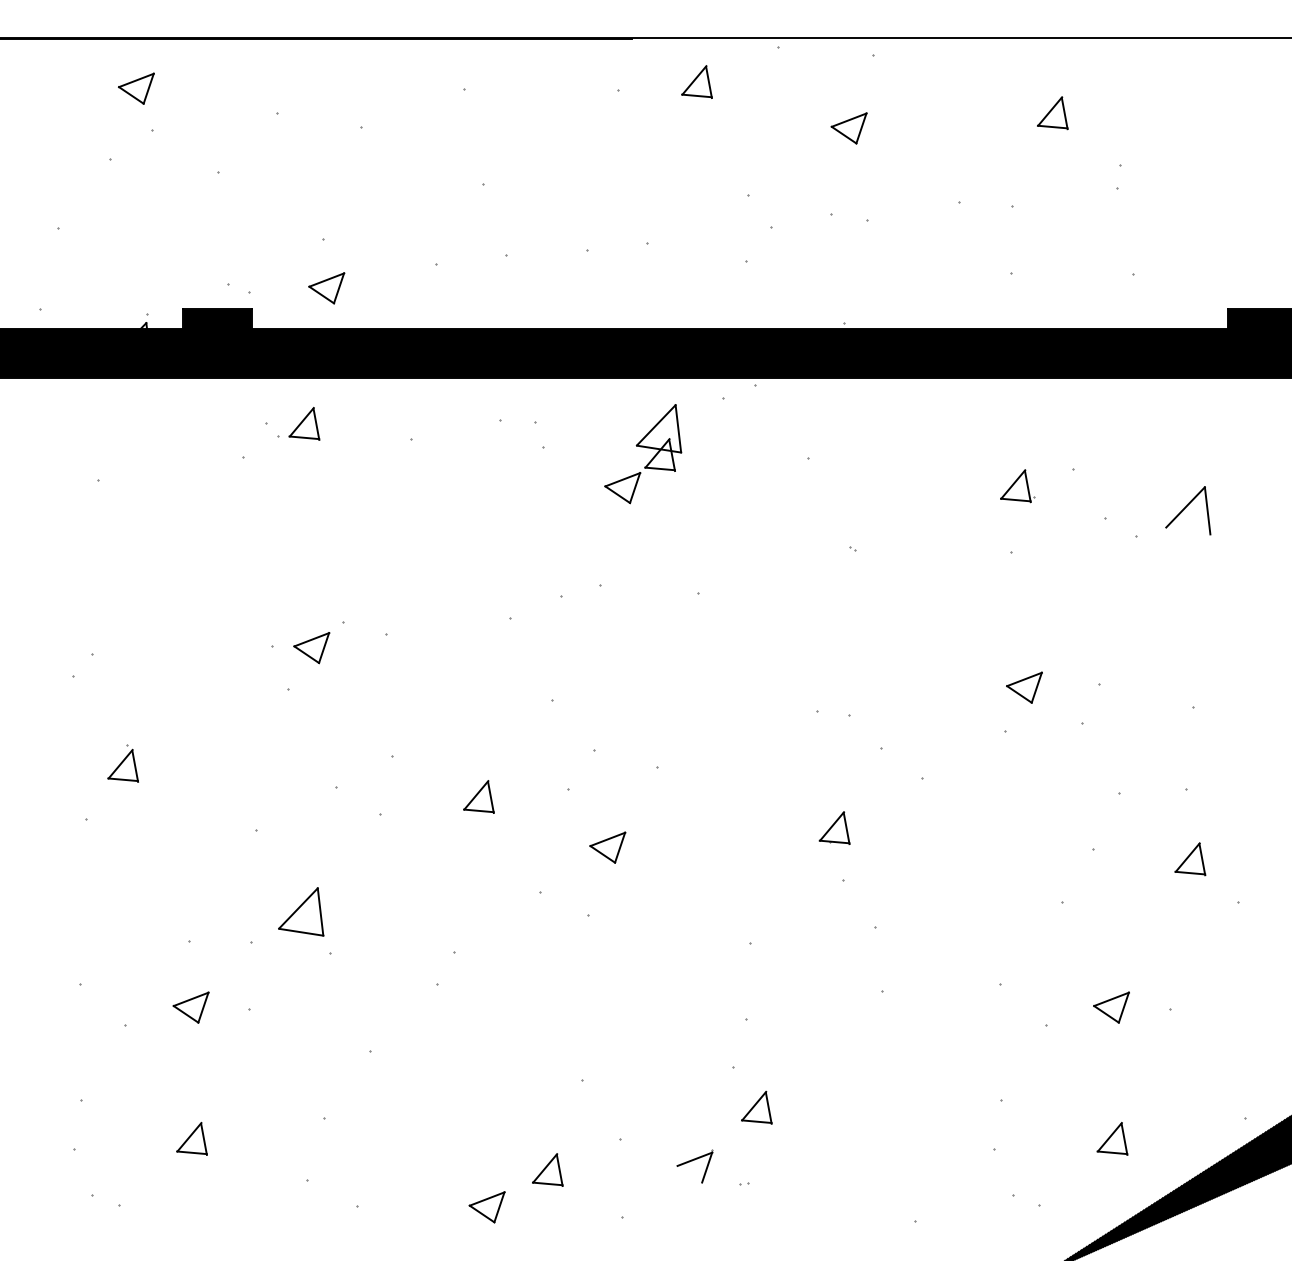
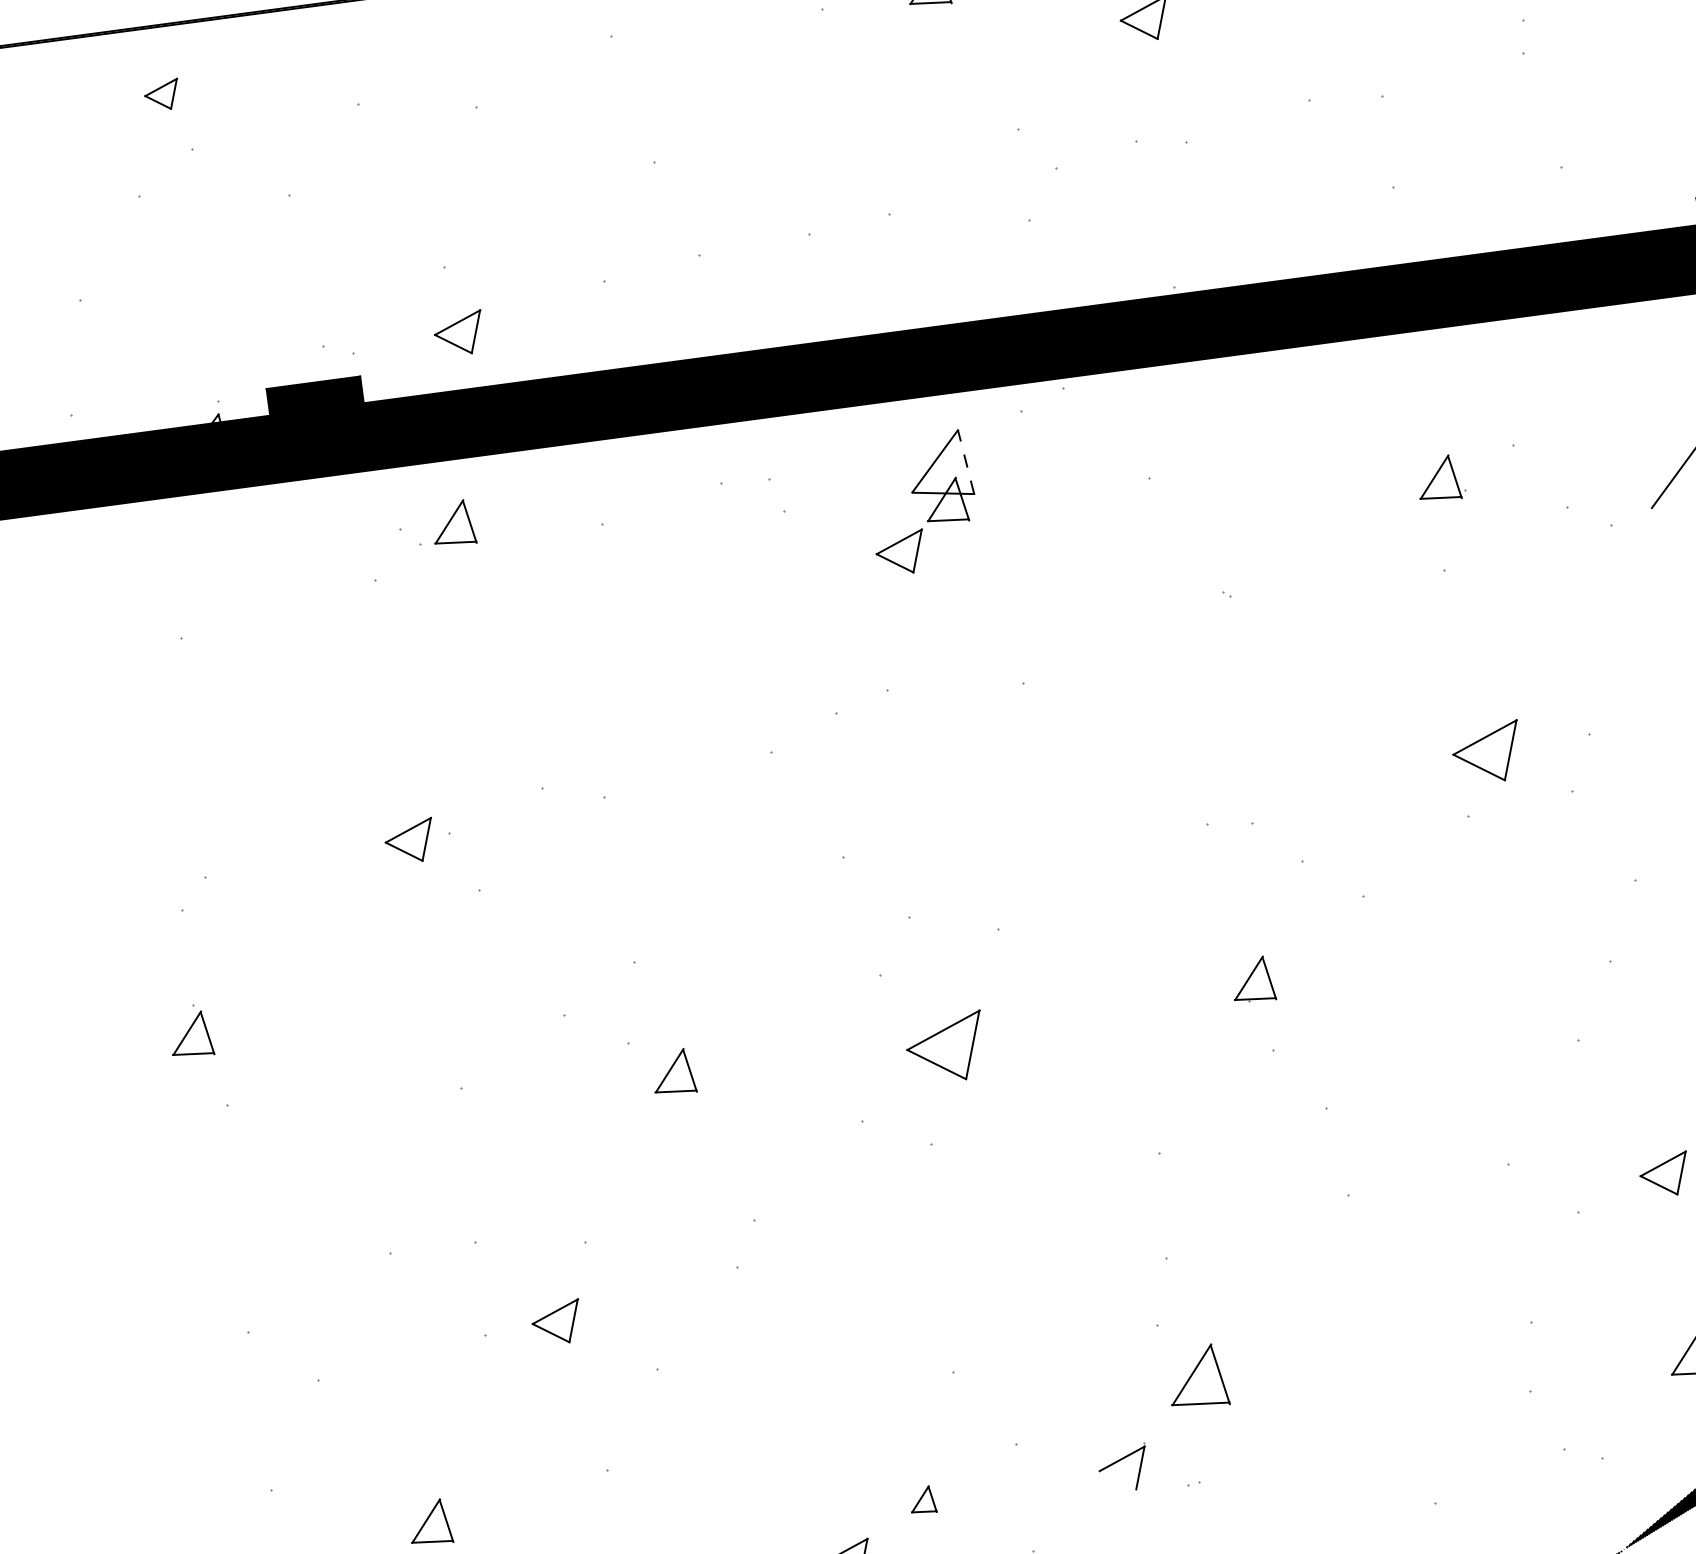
part: (136, 88) -> (162, 95), size x0.7
line: (678, 428) -> (966, 461), solid -> dashed
part: (311, 648) -> (409, 842), moved
part: (1024, 687) -> (1487, 752), size x1.4
part: (122, 763) -> (189, 1031), moved
part: (478, 796) -> (672, 1071), moved
part: (607, 847) -> (945, 1048), size x1.6
part: (301, 911) -> (538, 1191), removed
part: (190, 1007) -> (555, 1322), moved
part: (756, 1107) -> (1196, 1376), size x1.4
part: (547, 1169) -> (922, 1499), size x0.6

